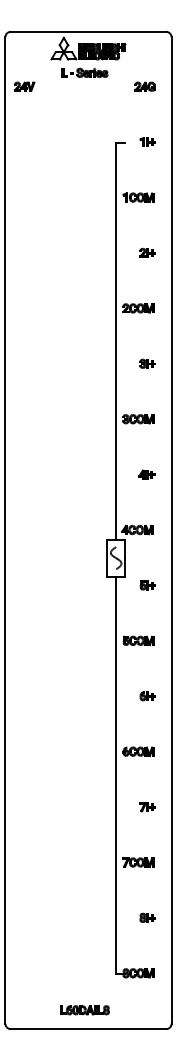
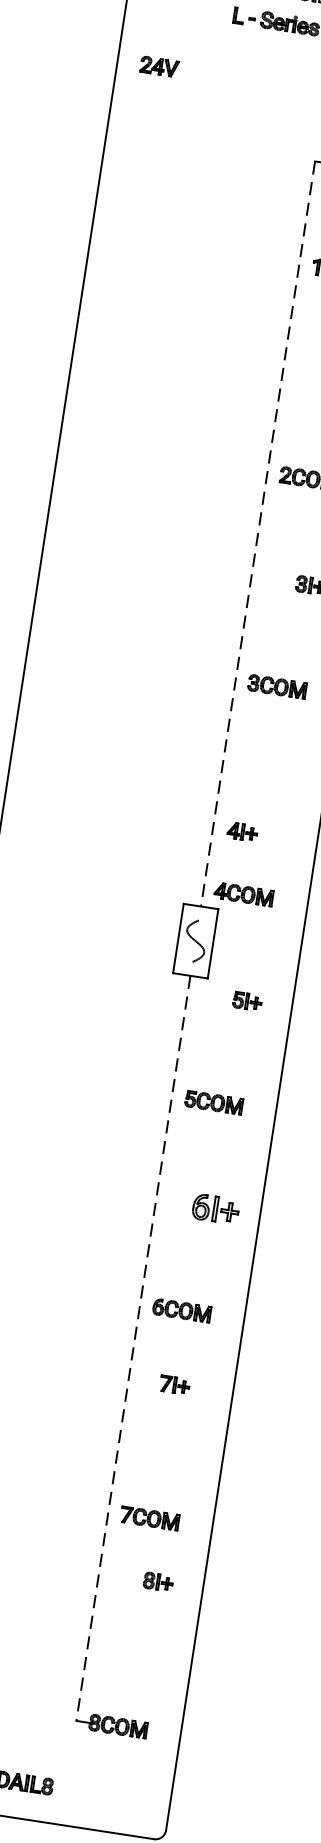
part: (24, 86) -> (159, 66), moved
line: (116, 341) -> (258, 534), solid -> dashed
part: (146, 474) -> (241, 831), moved
part: (147, 696) -> (214, 1209), size x1.6
line: (116, 775) -> (133, 1348), solid -> dashed
part: (147, 807) -> (174, 1385), moved
part: (147, 917) -> (157, 1581), moved

